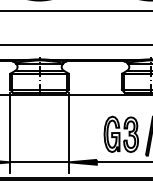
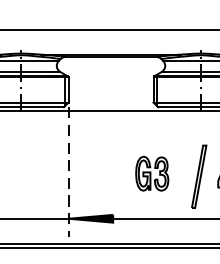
line: (69, 133) -> (69, 172), solid -> dashed
part: (120, 133) -> (151, 172), size x0.6

